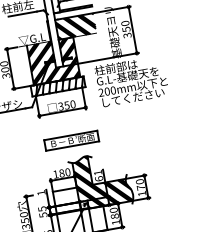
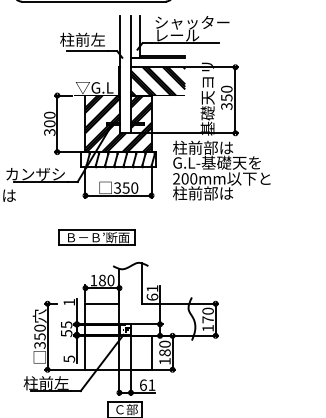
text: (132, 97) -> (218, 193), してください -> 柱前部は
part: (71, 140) -> (96, 237), moved
hatch: (102, 179) -> (156, 298), removed

